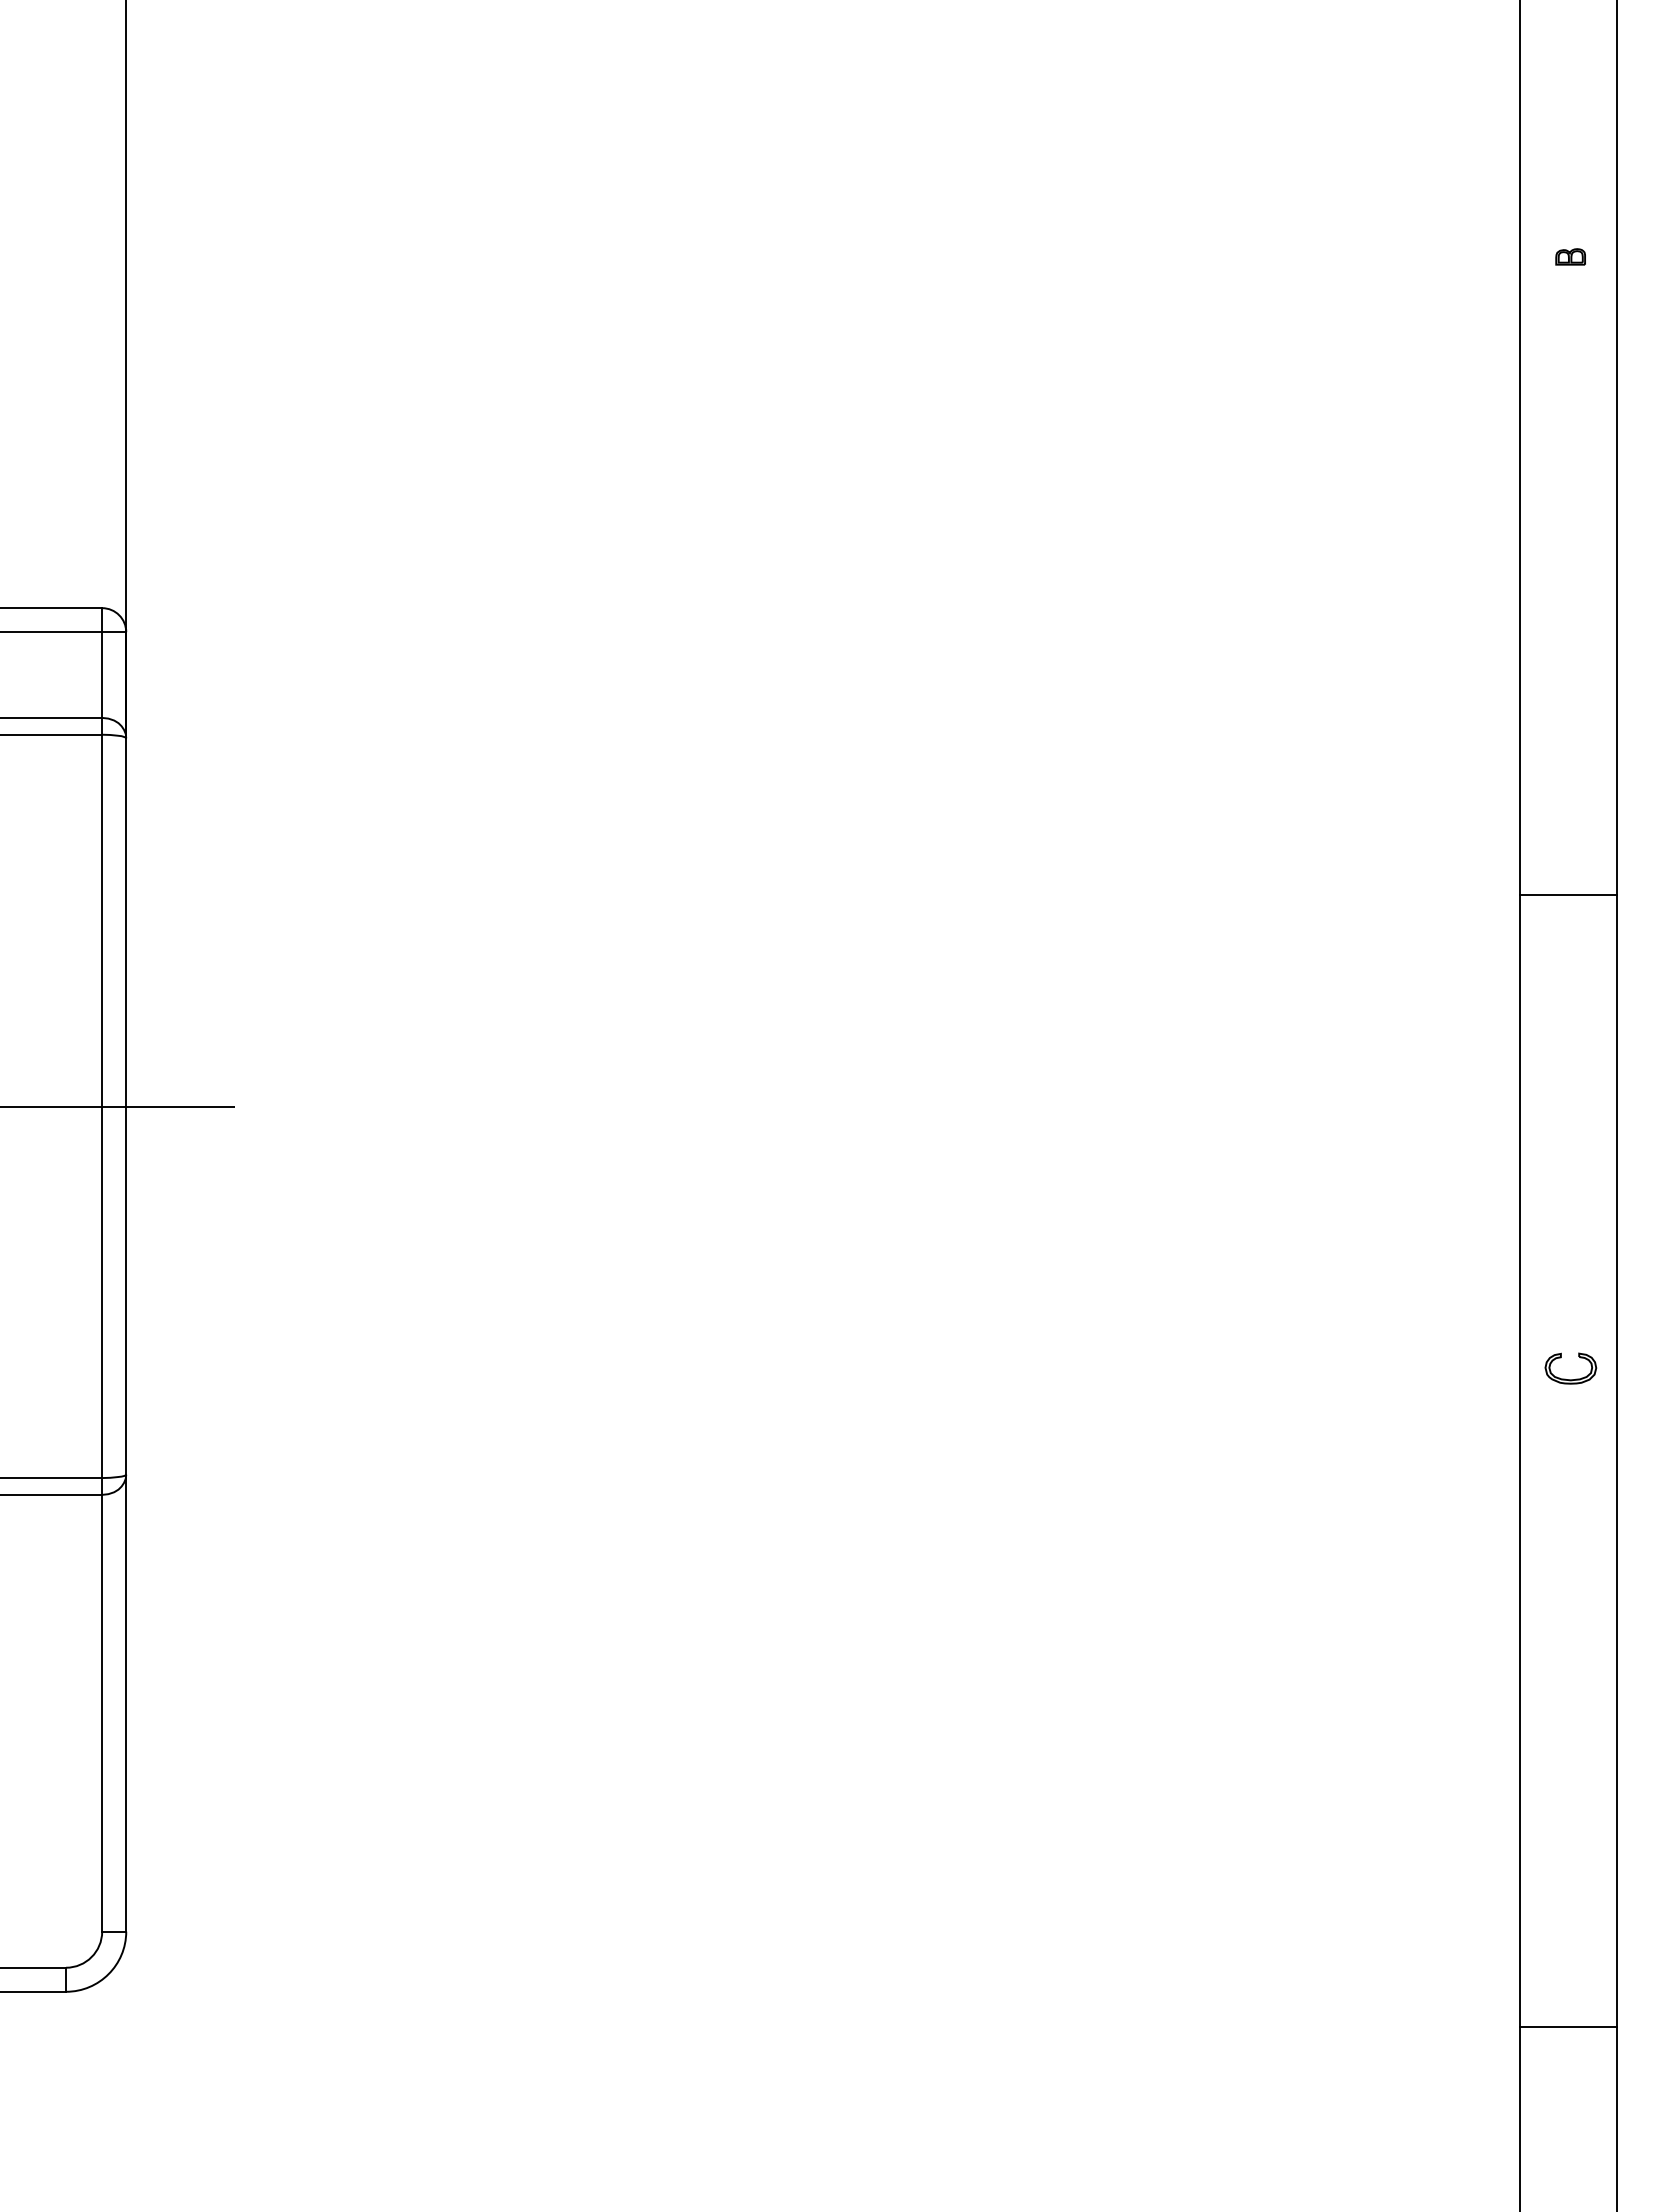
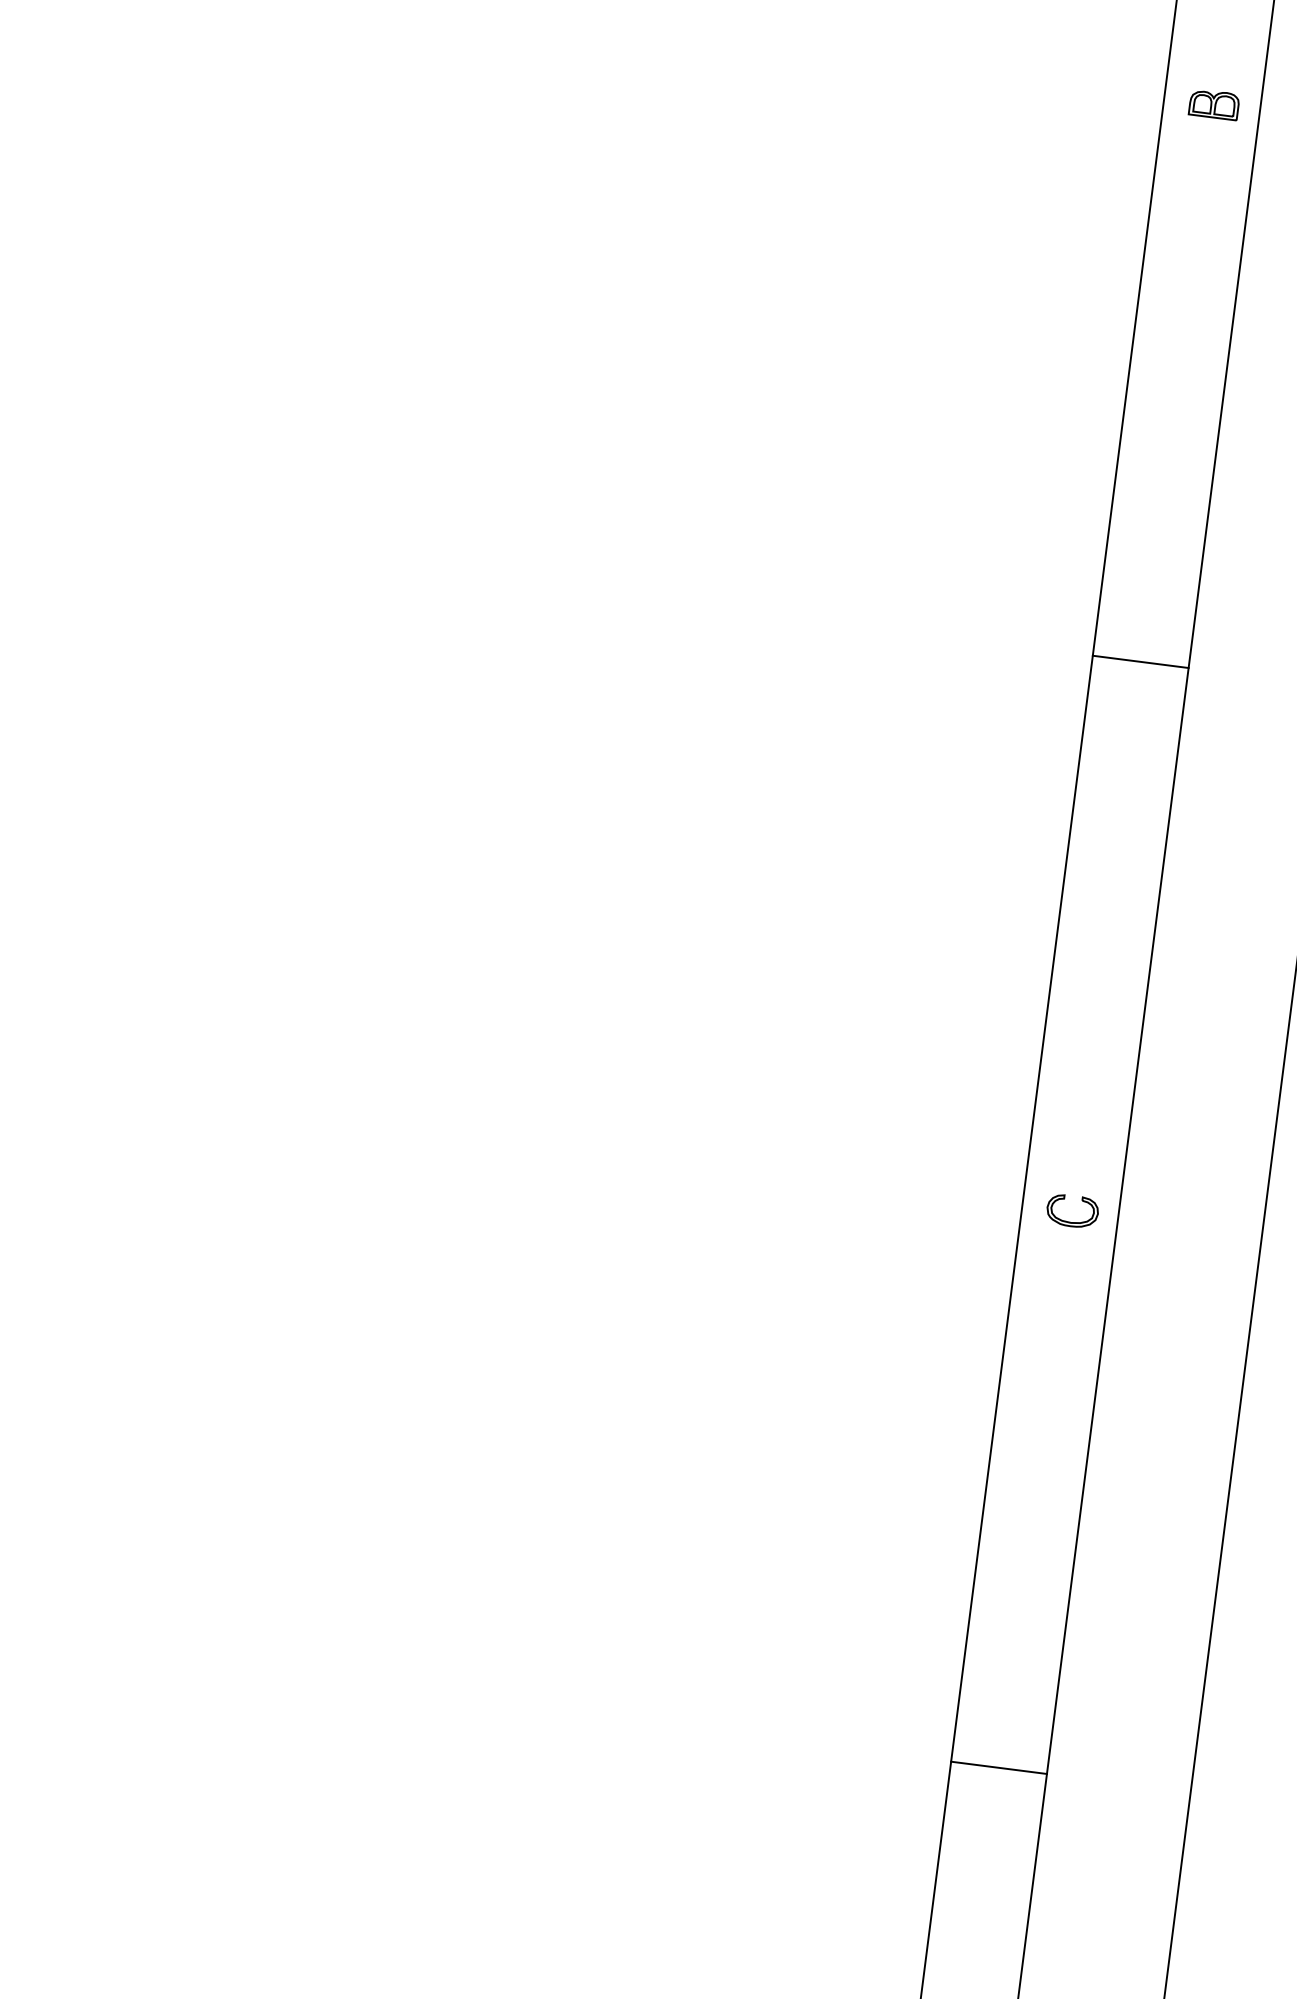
part: (1570, 256) -> (1214, 104), size x1.67
line: (1568, 895) -> (1140, 662), moved
line: (1568, 2027) -> (998, 1768), moved

